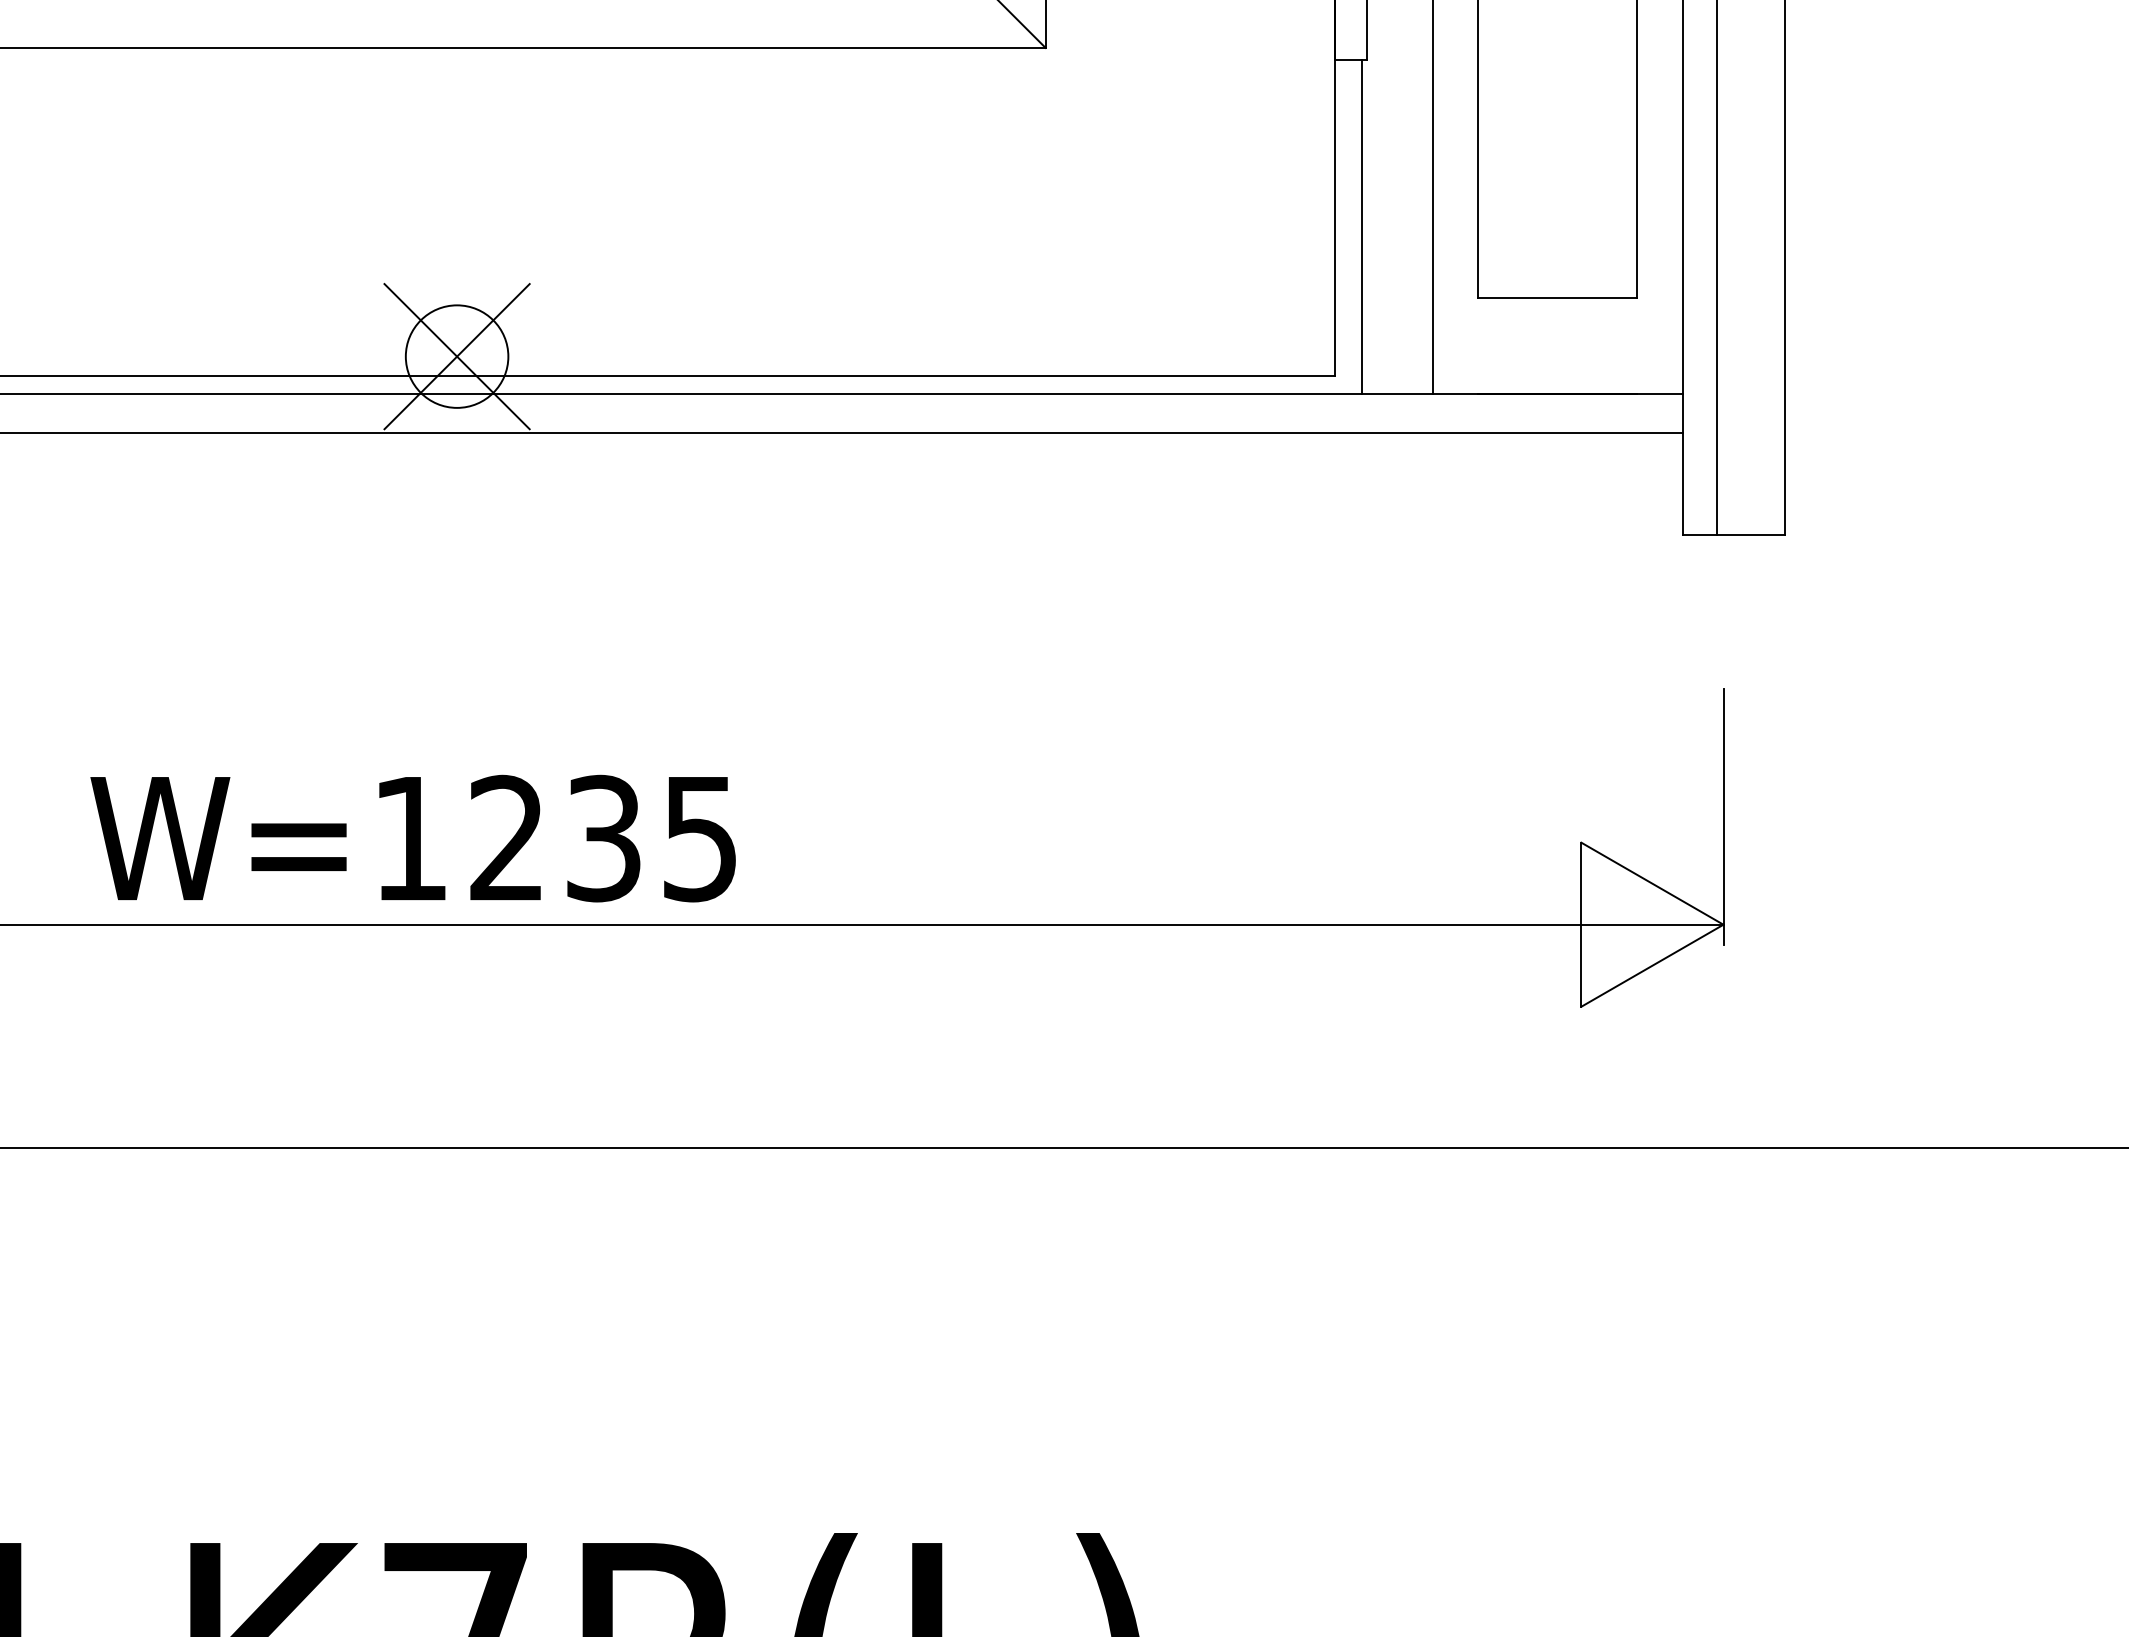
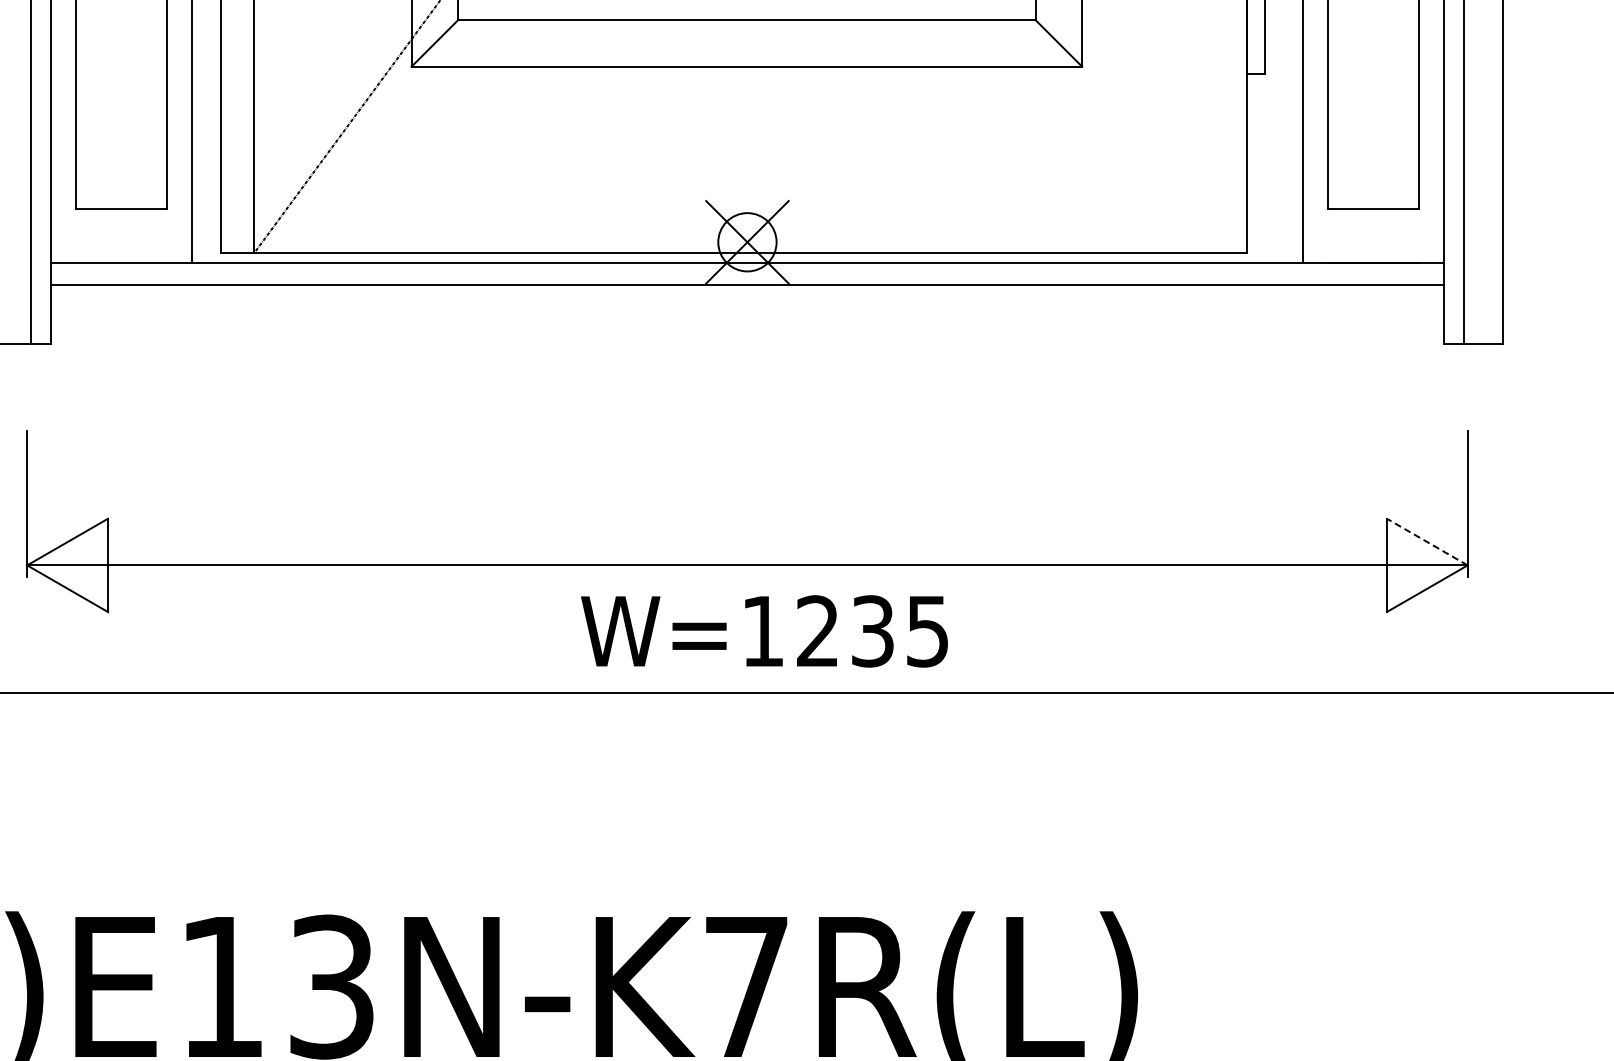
line: (1360, 226) -> (1261, 168), removed
text: (413, 838) -> (764, 631), moved
line: (1652, 884) -> (1427, 542), solid -> dashed

